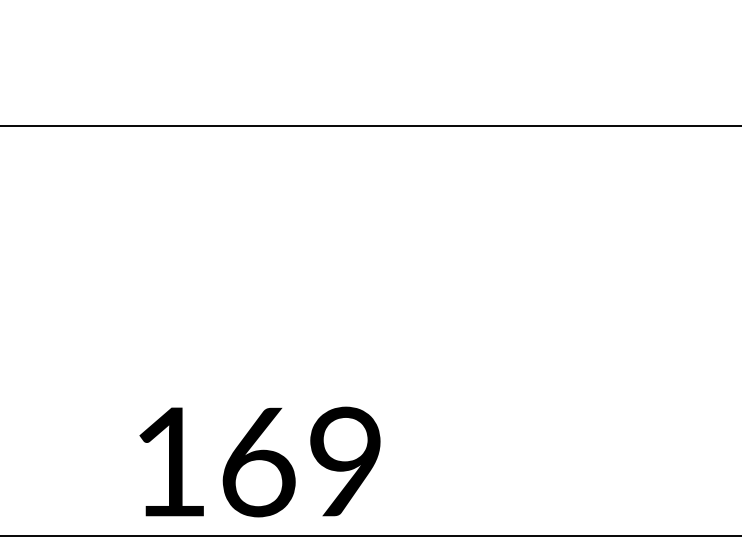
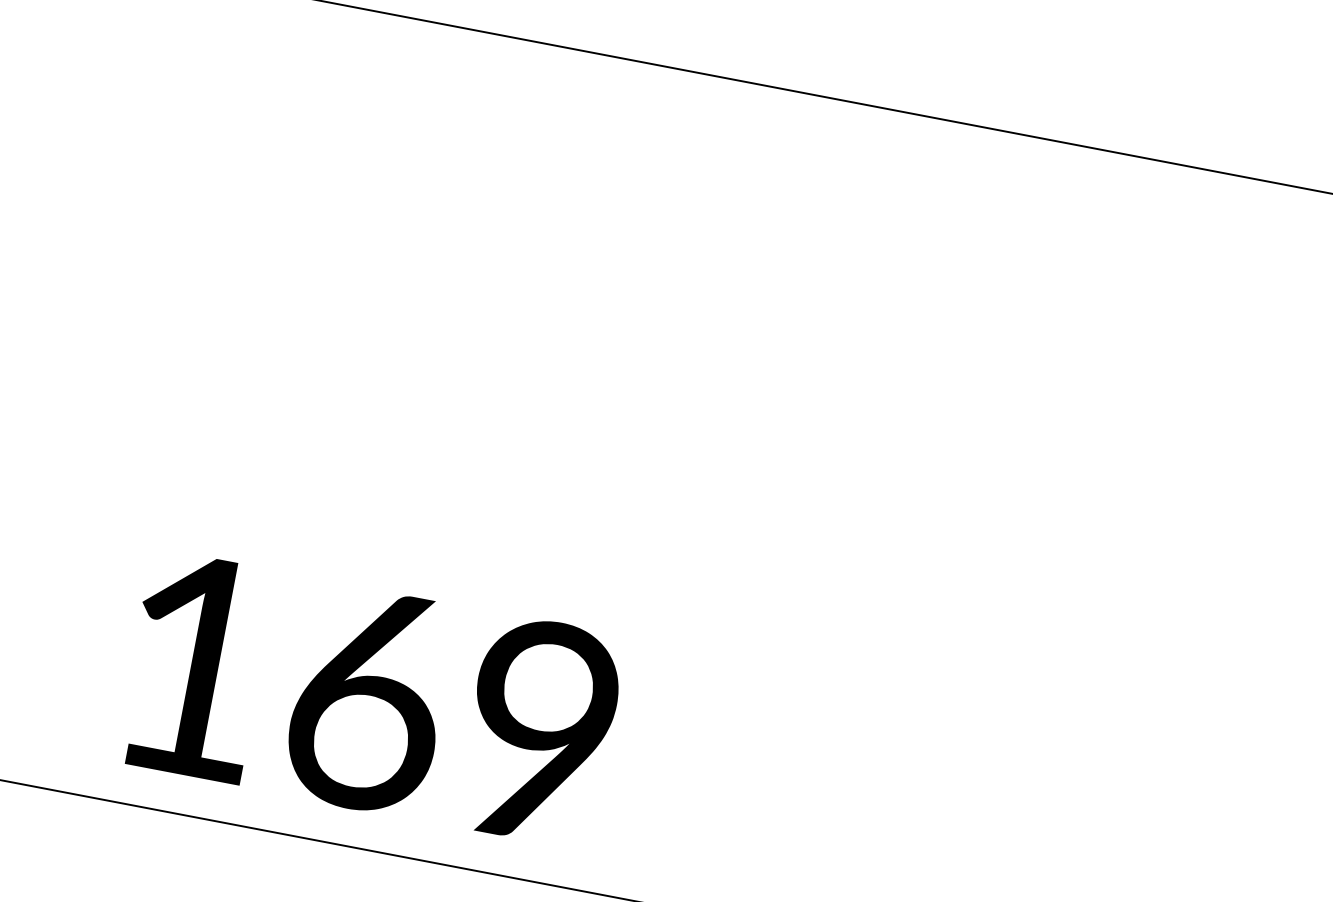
text: (259, 461) -> (370, 698), moved

